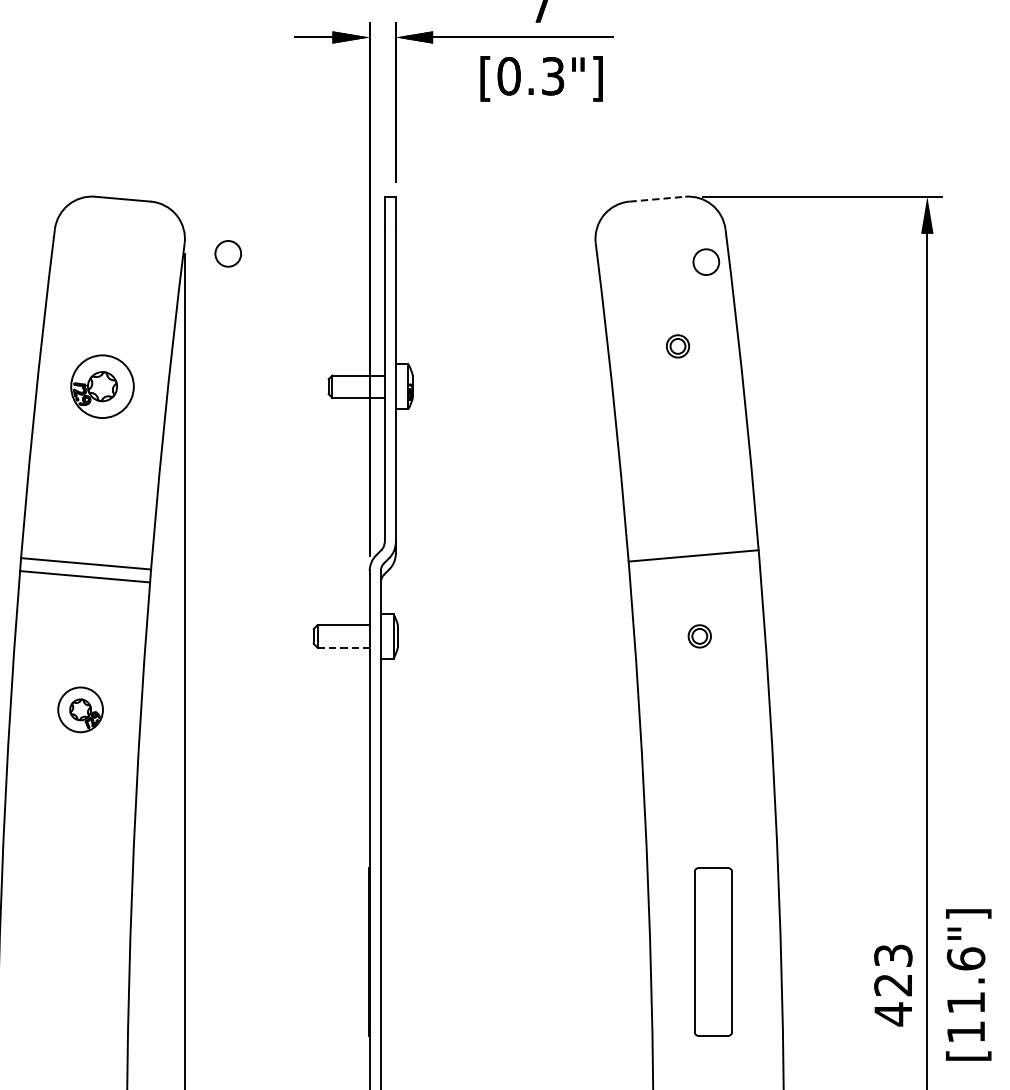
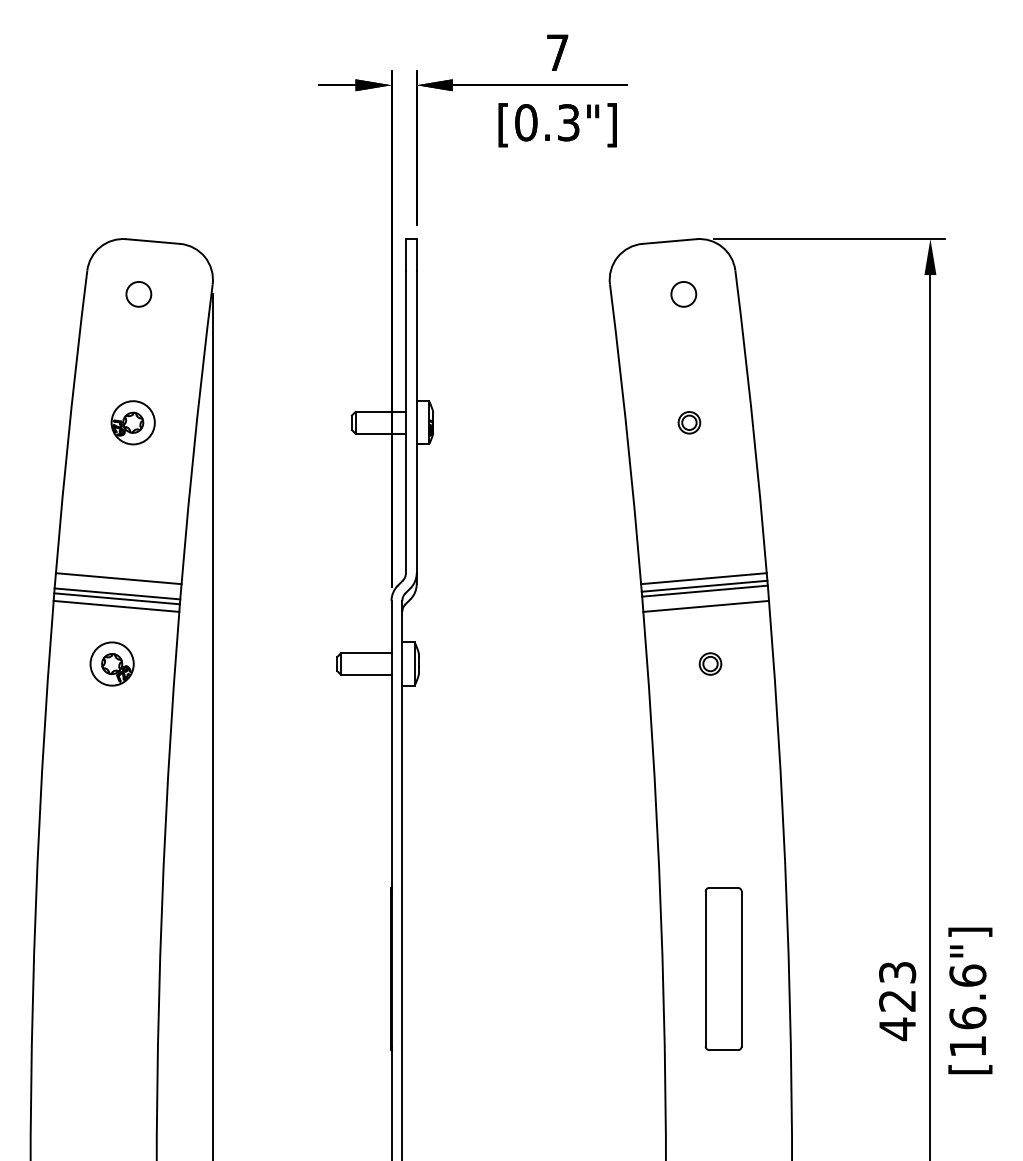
line: (658, 199) -> (670, 241), dashed -> solid
circle: (227, 253) -> (138, 294), moved
circle: (705, 262) -> (683, 294), moved
part: (678, 346) -> (689, 422), moved
part: (101, 386) -> (132, 422), size x0.71
line: (87, 547) -> (118, 578), added
line: (692, 547) -> (703, 578), added
line: (693, 560) -> (704, 590), added
line: (85, 568) -> (116, 598), added
line: (695, 575) -> (706, 605), added
line: (343, 647) -> (366, 674), dashed -> solid
part: (79, 709) -> (111, 663), moved
text: (965, 1002) -> (967, 1017), [11.6"] -> [16.6"]

